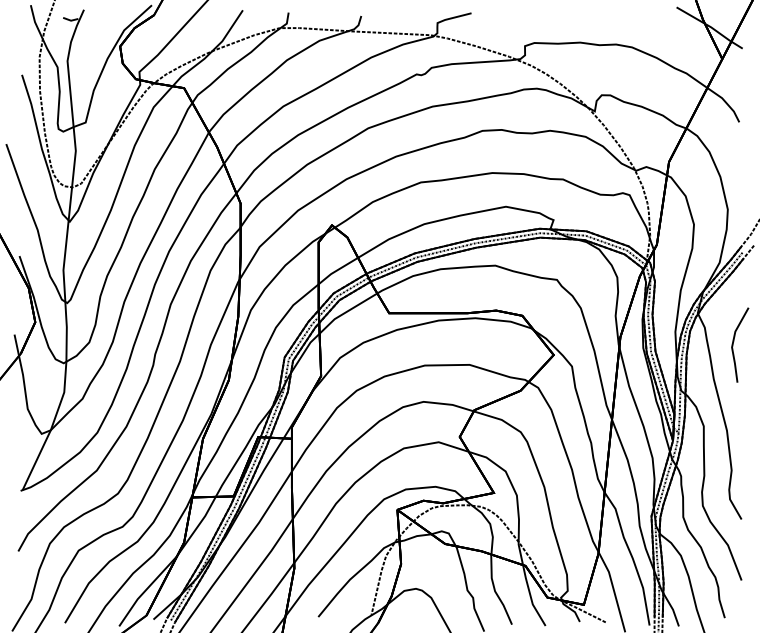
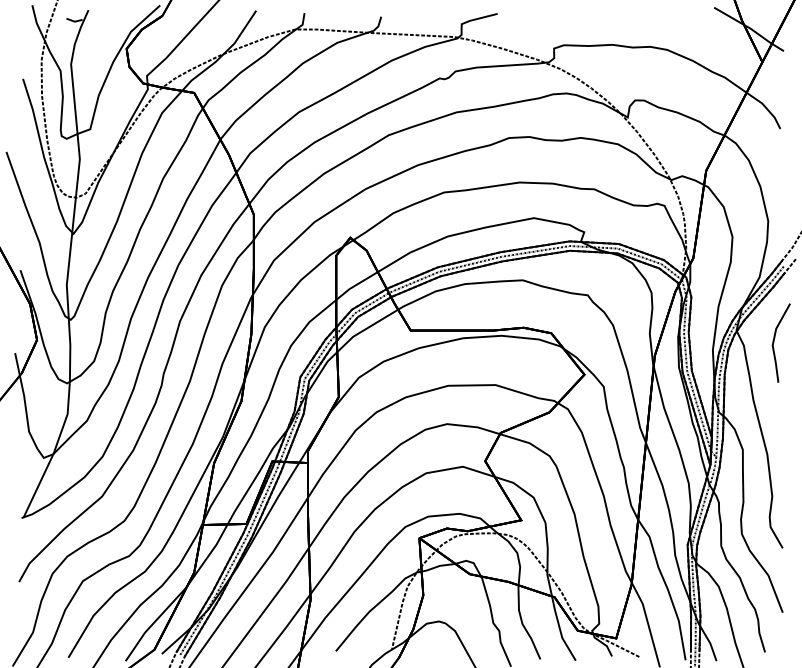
line: (734, 341) -> (775, 339), moved

